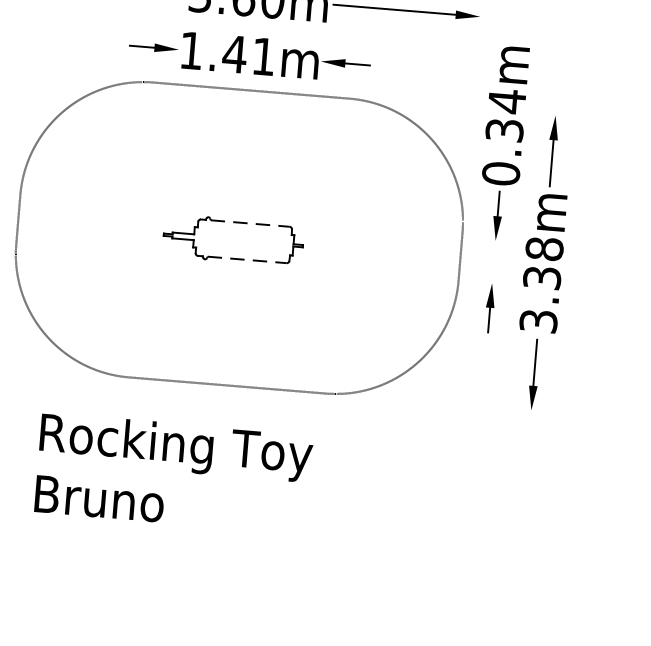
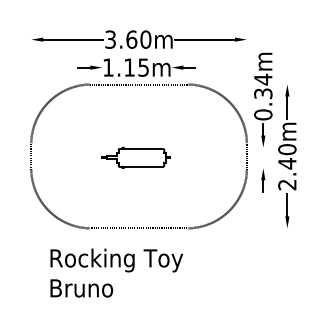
text: (247, 55) -> (135, 67), 1.41m -> 1.15m
line: (251, 222) -> (144, 148), dashed -> solid
line: (248, 259) -> (144, 166), dashed -> solid
text: (541, 285) -> (287, 167), 3.38m -> 2.40m

